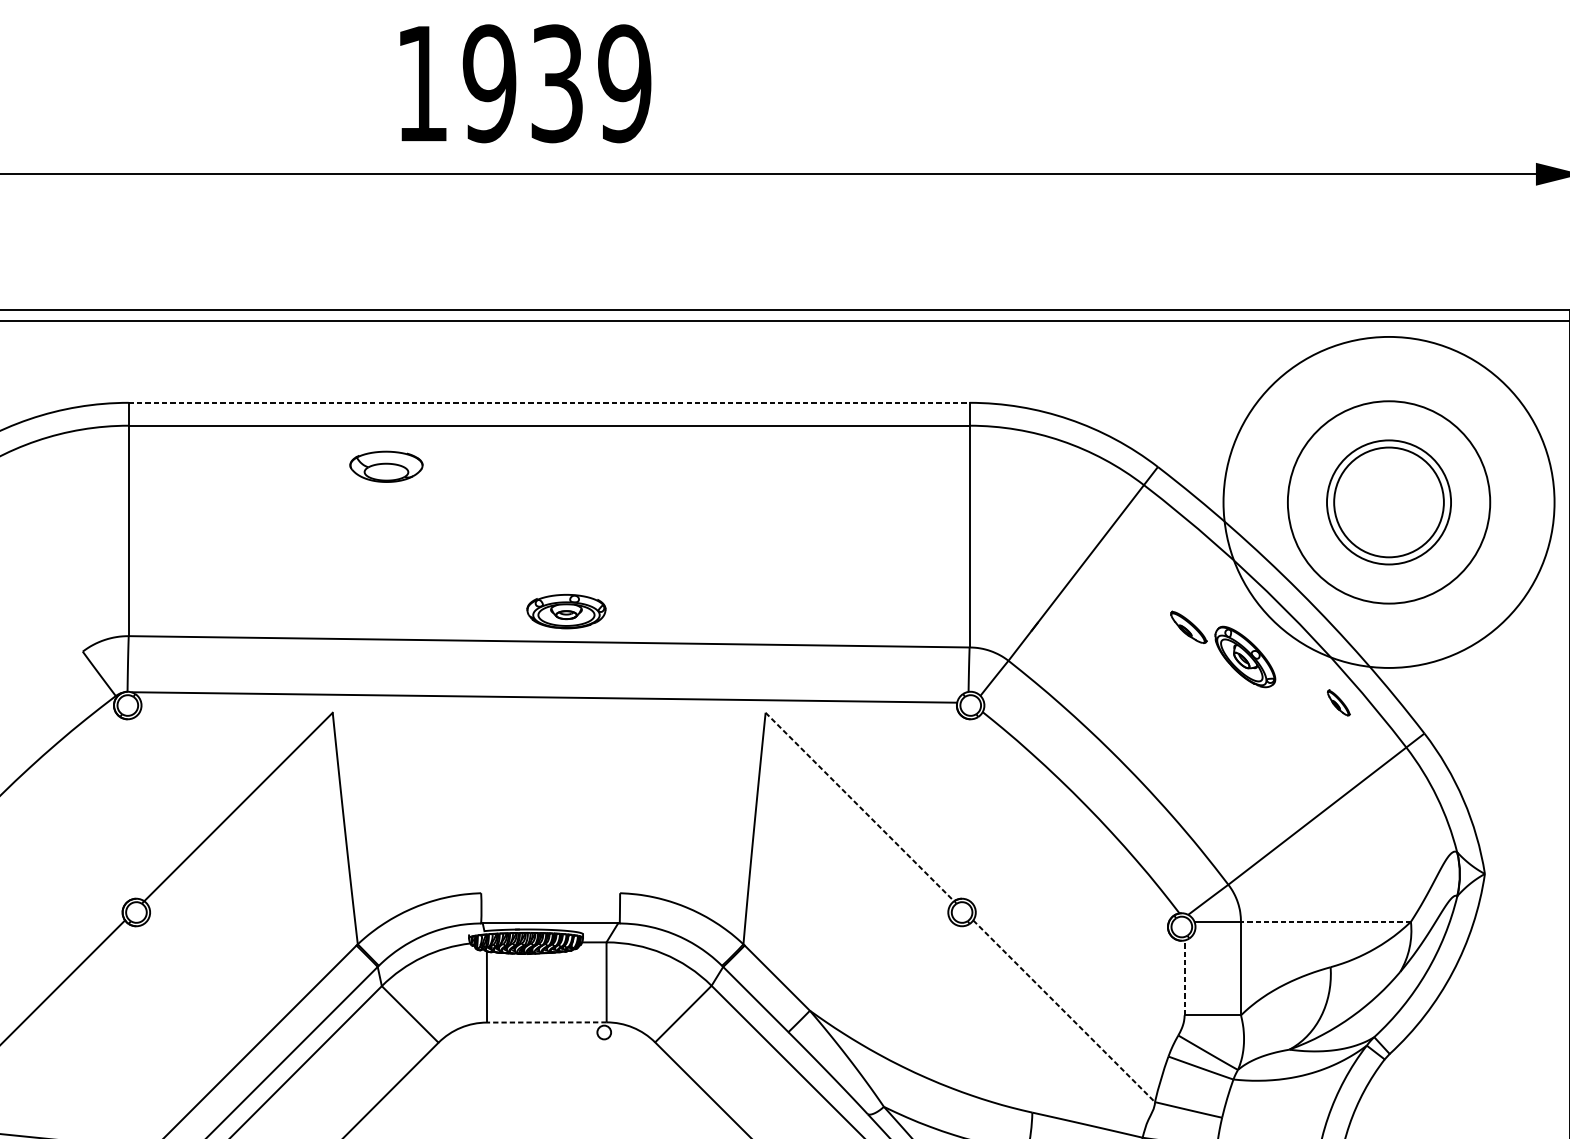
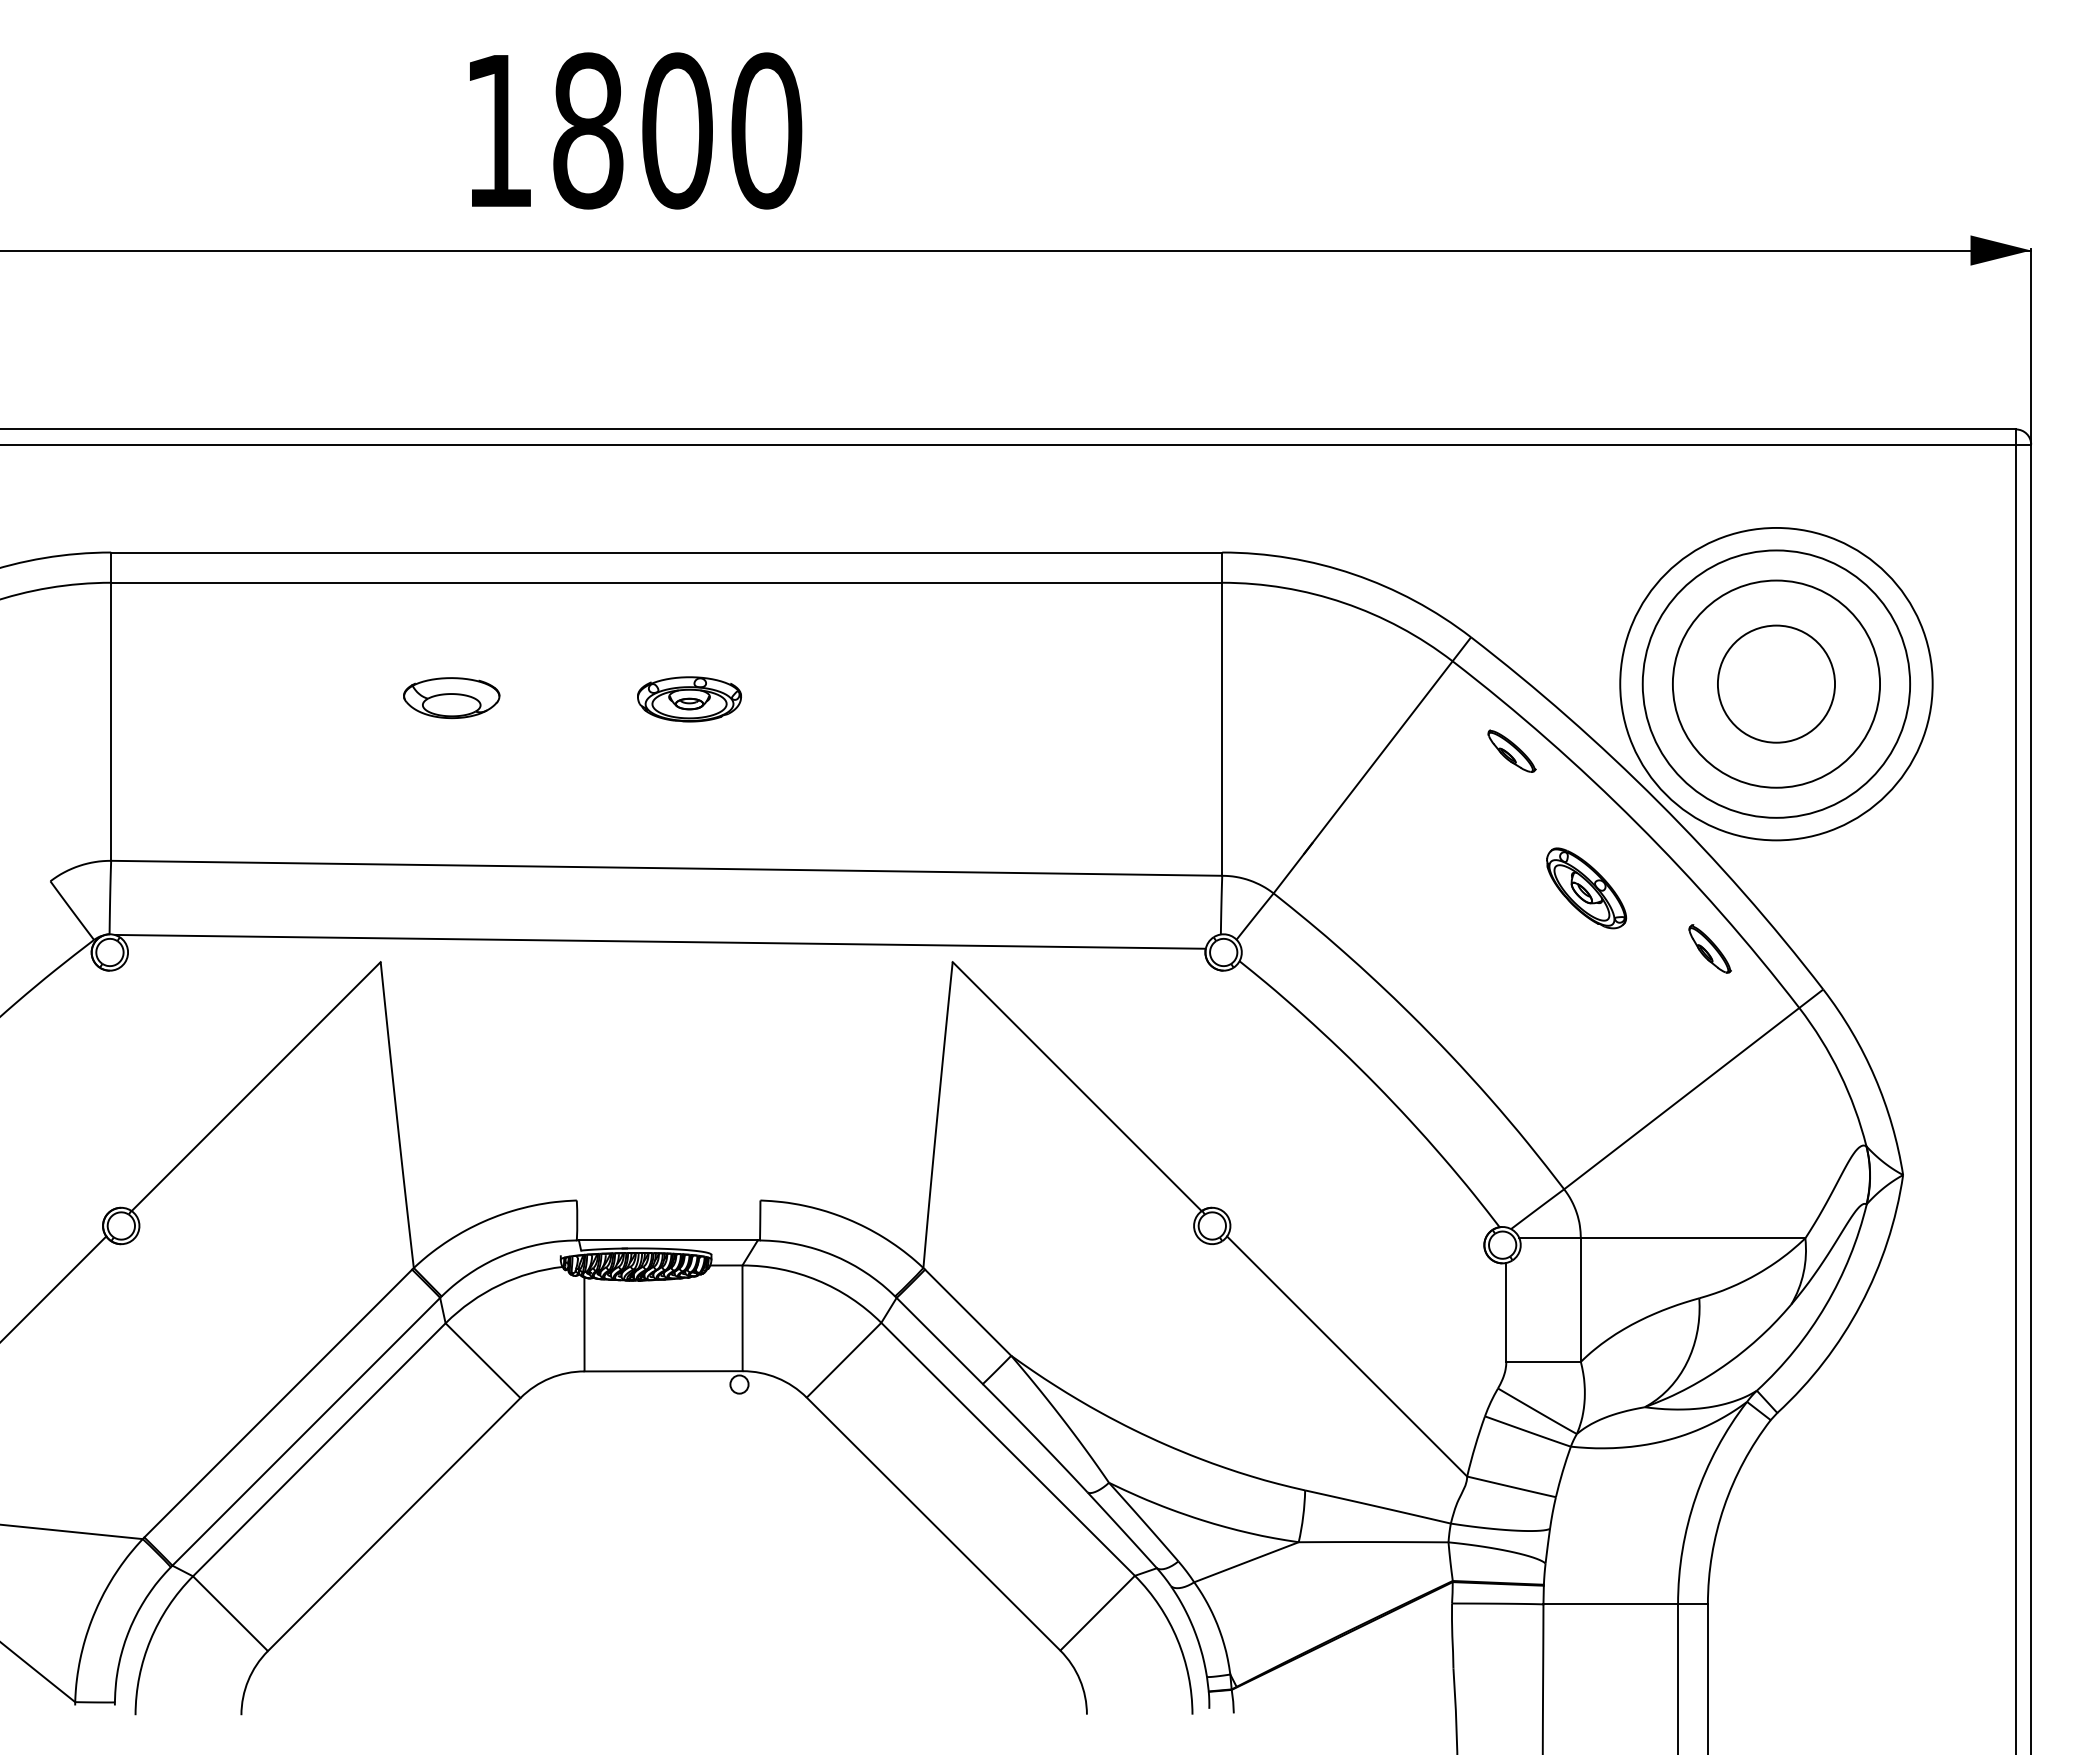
text: (557, 83) -> (677, 130), 1939 -> 1800
line: (549, 402) -> (666, 552), dashed -> solid
part: (386, 467) -> (451, 698), moved
circle: (1389, 501) -> (1776, 683), size x0.71
circle: (1389, 501) -> (1776, 683), size x0.71
circle: (1389, 501) -> (1776, 683), size x1.43
part: (566, 611) -> (689, 699), moved
part: (1188, 626) -> (1511, 750), moved
part: (1338, 702) -> (1709, 948), size x1.43
line: (860, 807) -> (1077, 1087), dashed -> solid
line: (1325, 921) -> (1692, 1238), dashed -> solid
line: (1184, 977) -> (1506, 1311), dashed -> solid
line: (1064, 1011) -> (1347, 1356), dashed -> solid
line: (546, 1022) -> (663, 1371), dashed -> solid

